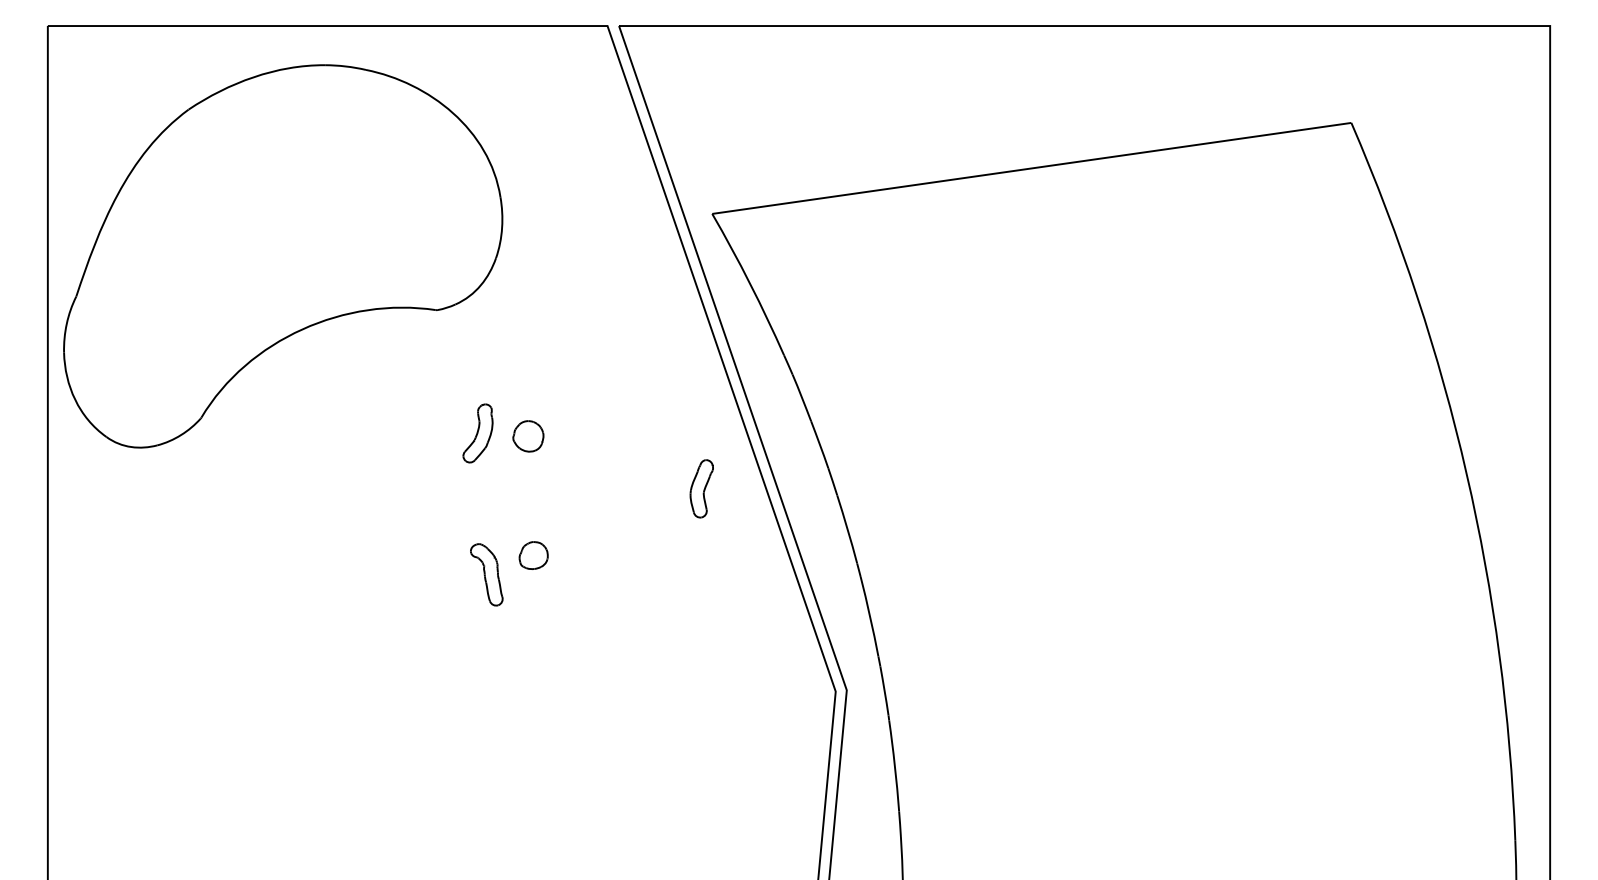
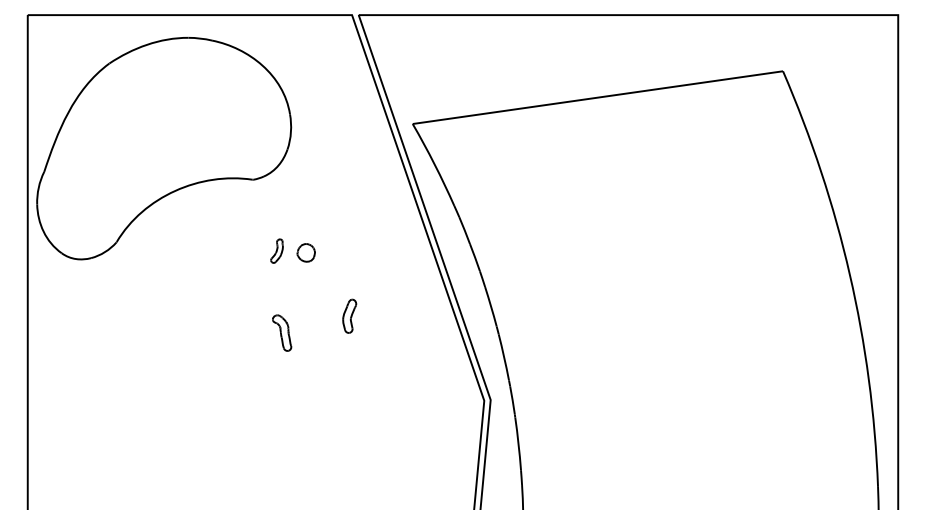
part: (477, 432) -> (276, 250), size x0.7
part: (701, 487) -> (349, 315), moved
part: (534, 554) -> (309, 321), removed

